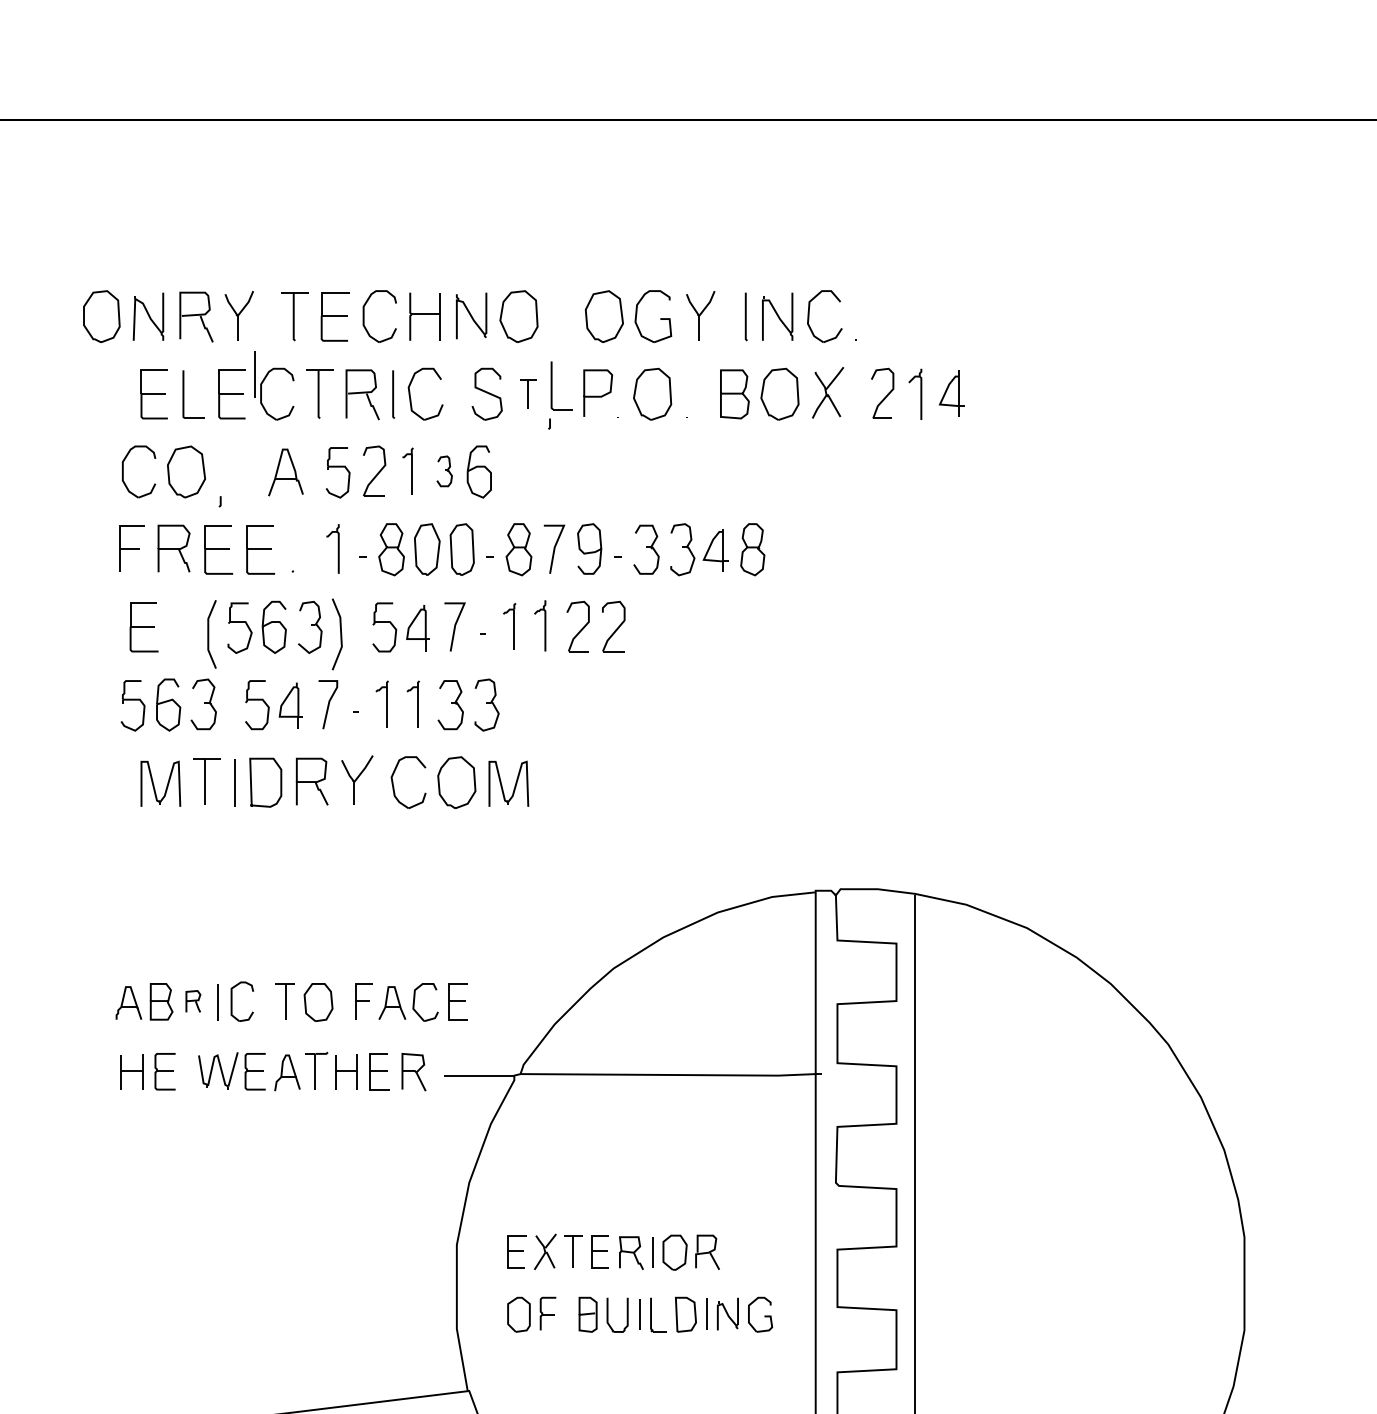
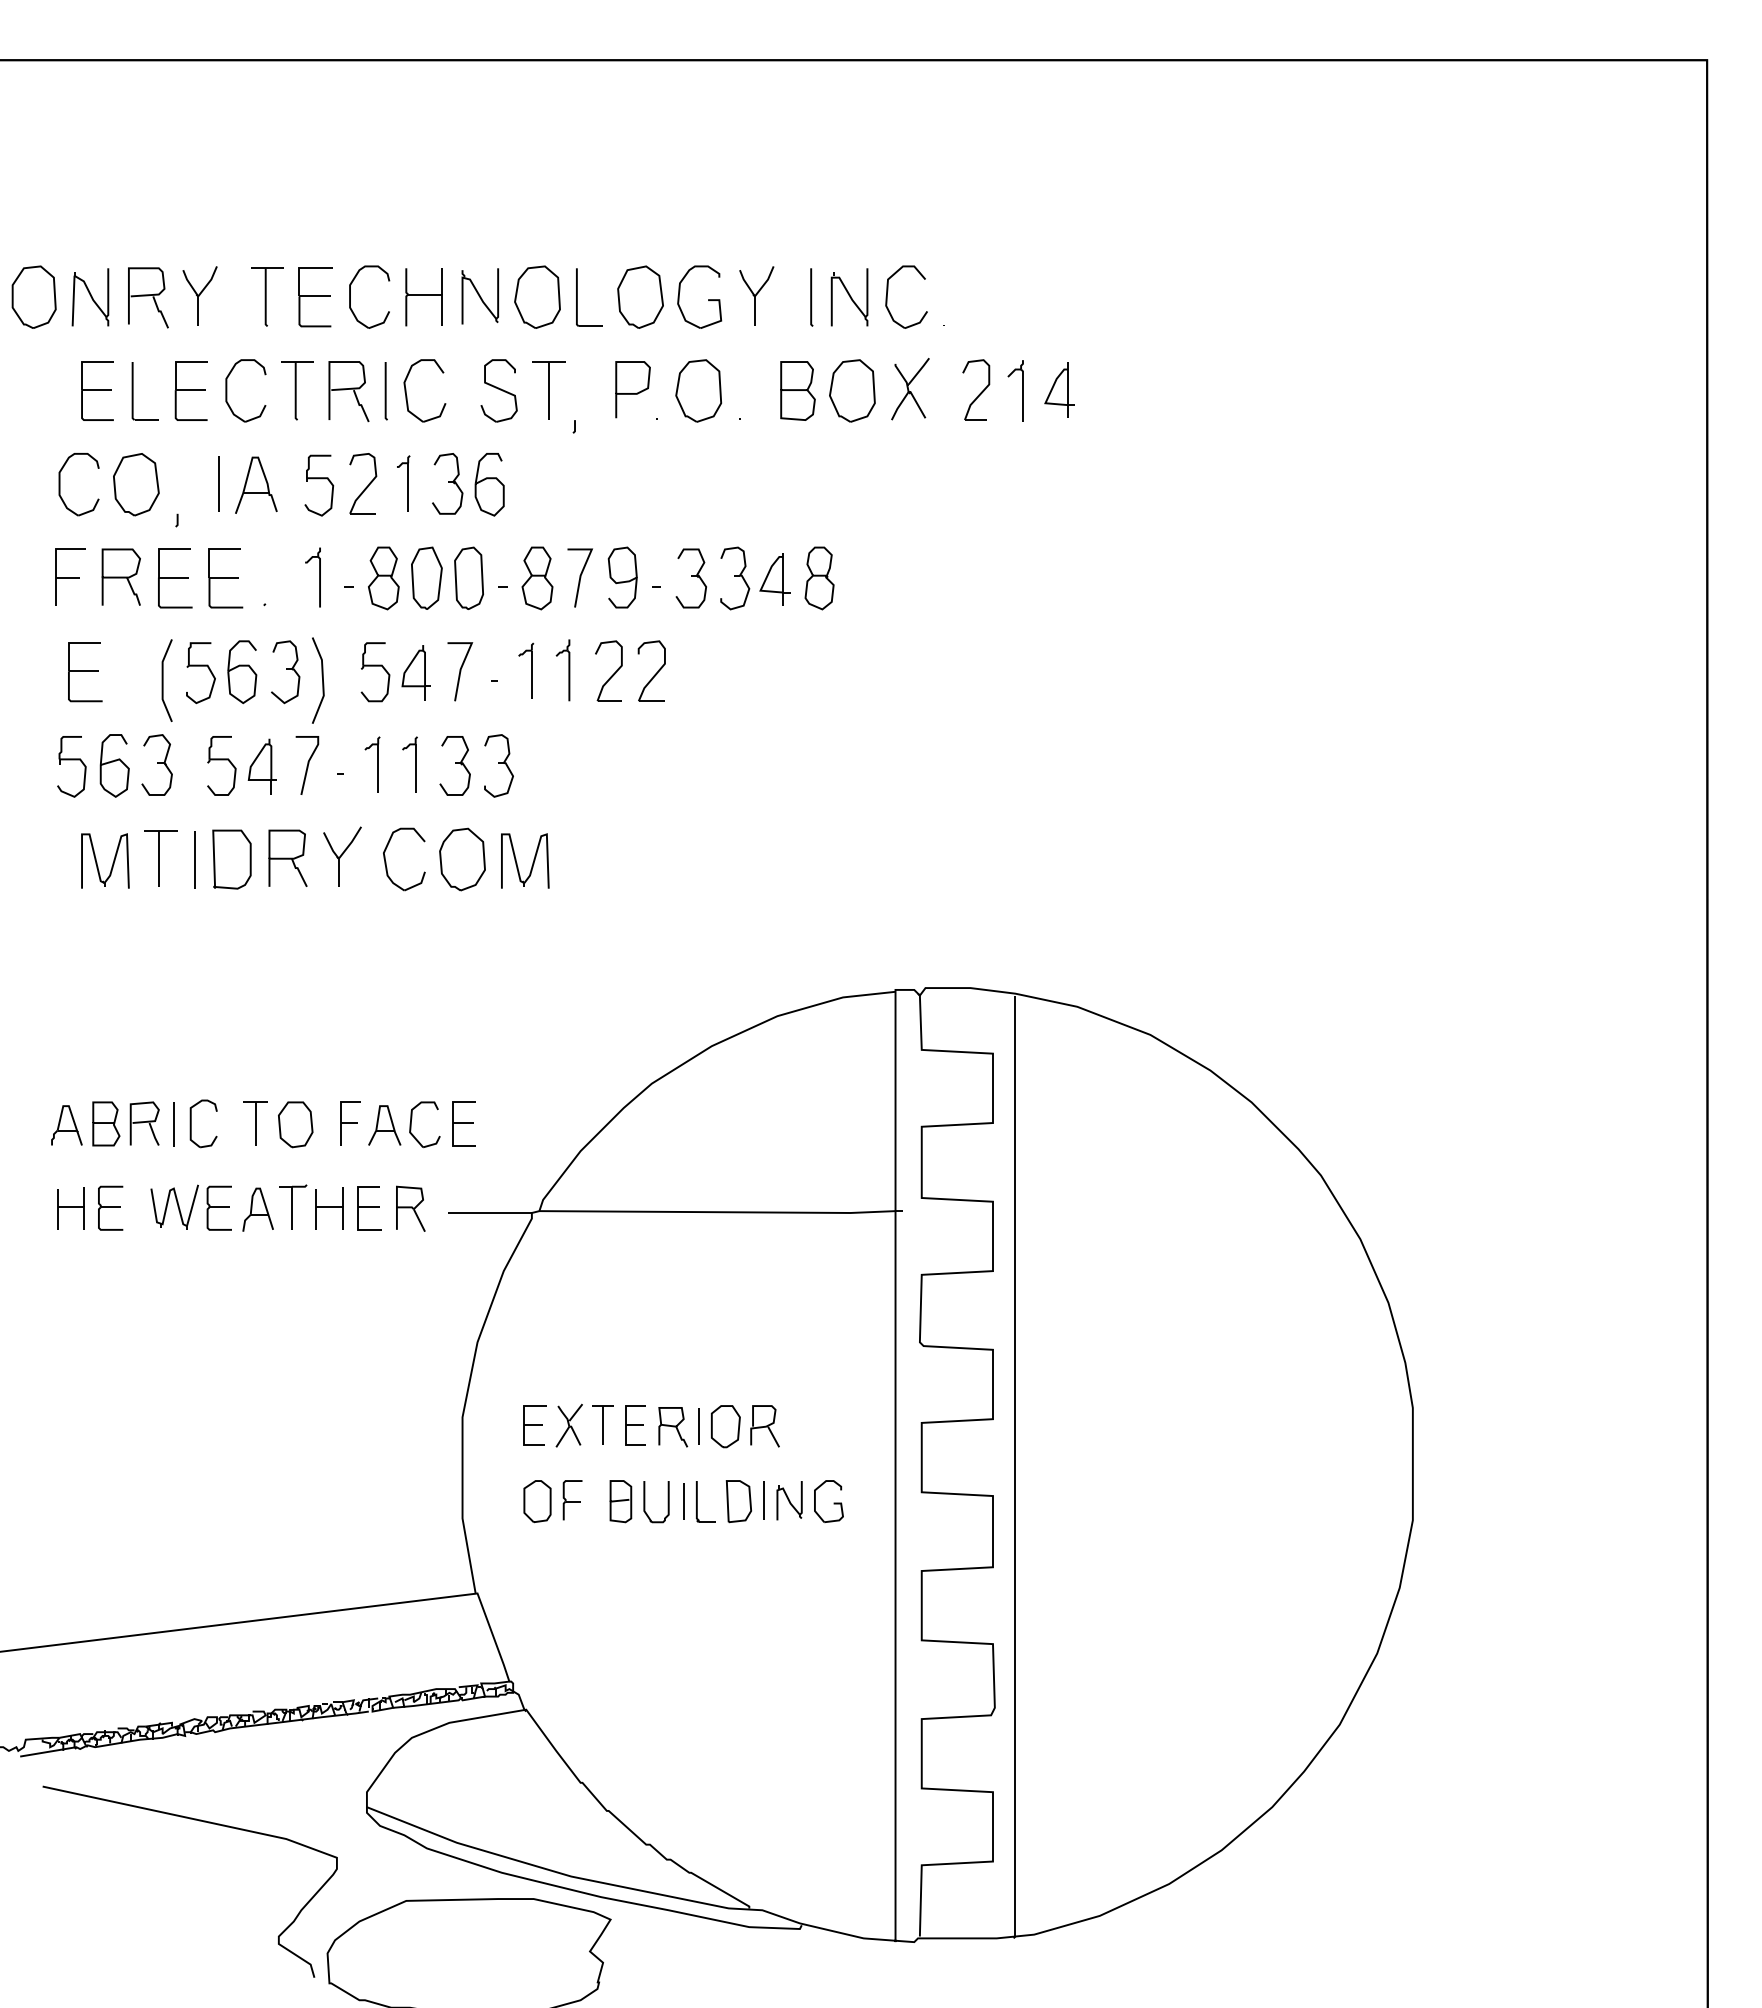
line: (254, 374) -> (218, 483), moved
part: (552, 385) -> (577, 297), moved
part: (528, 393) -> (548, 390), size x1.67
part: (444, 471) -> (447, 483), size x1.67
part: (193, 1001) -> (144, 1123), size x1.67

